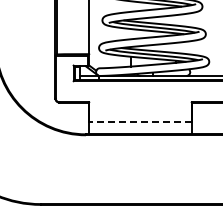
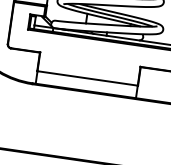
line: (139, 121) -> (86, 78), dashed -> solid

